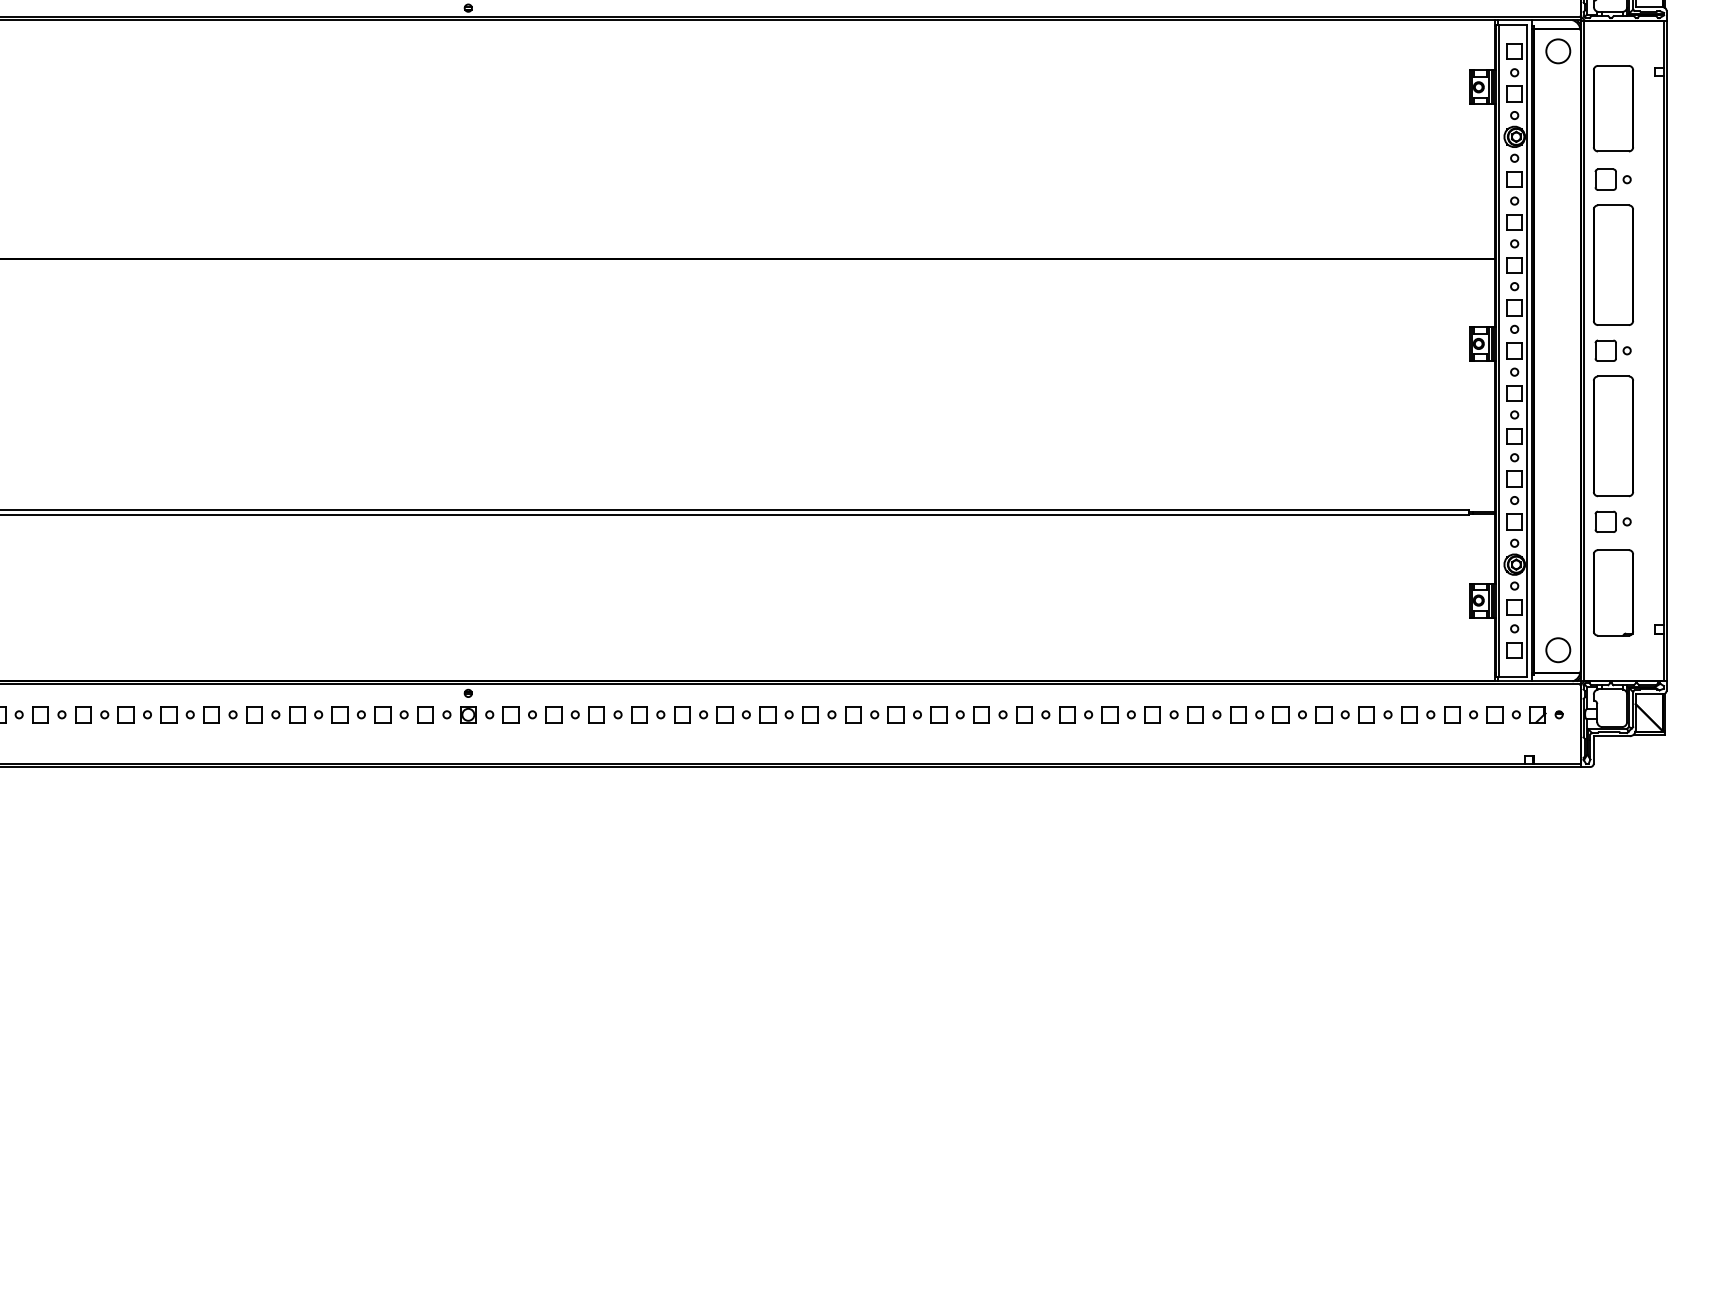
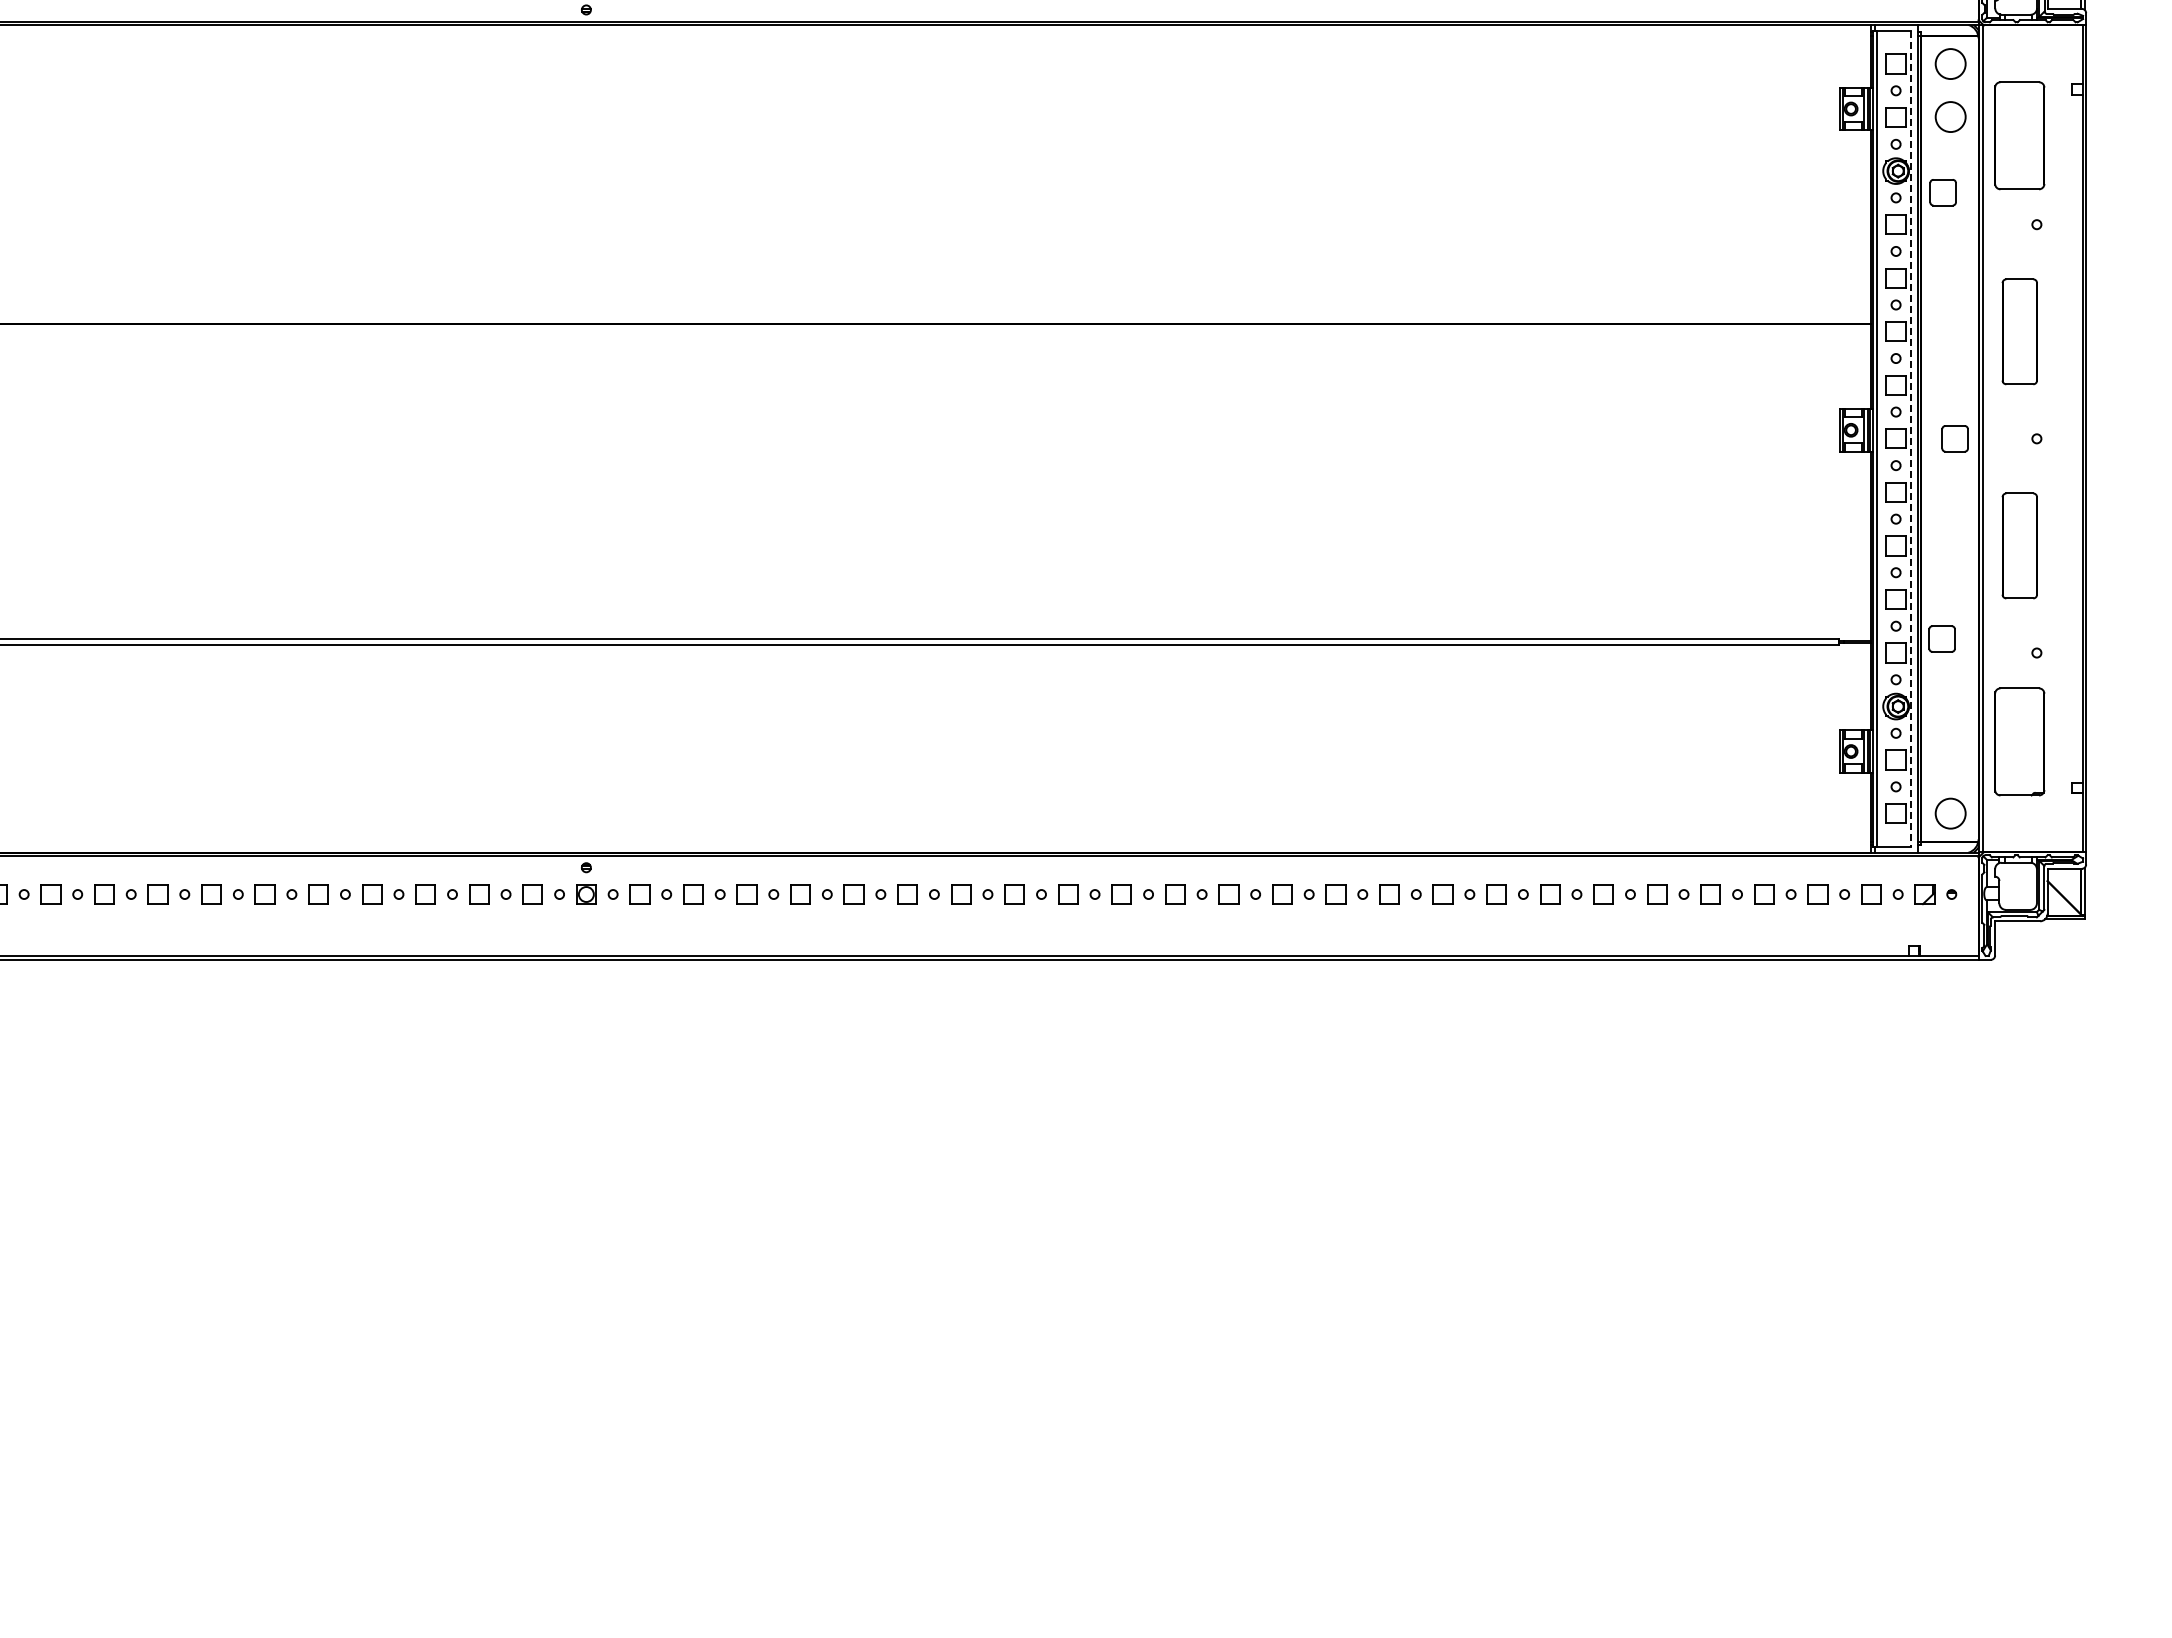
circle: (1558, 93) -> (1950, 116), added
part: (1605, 179) -> (1942, 192), moved
part: (1613, 265) -> (2019, 331), size x0.7
part: (1605, 350) -> (1954, 438), moved
line: (1526, 351) -> (1911, 439), solid -> dashed
part: (1613, 436) -> (2019, 545), size x0.7
part: (1605, 521) -> (1941, 638), moved

